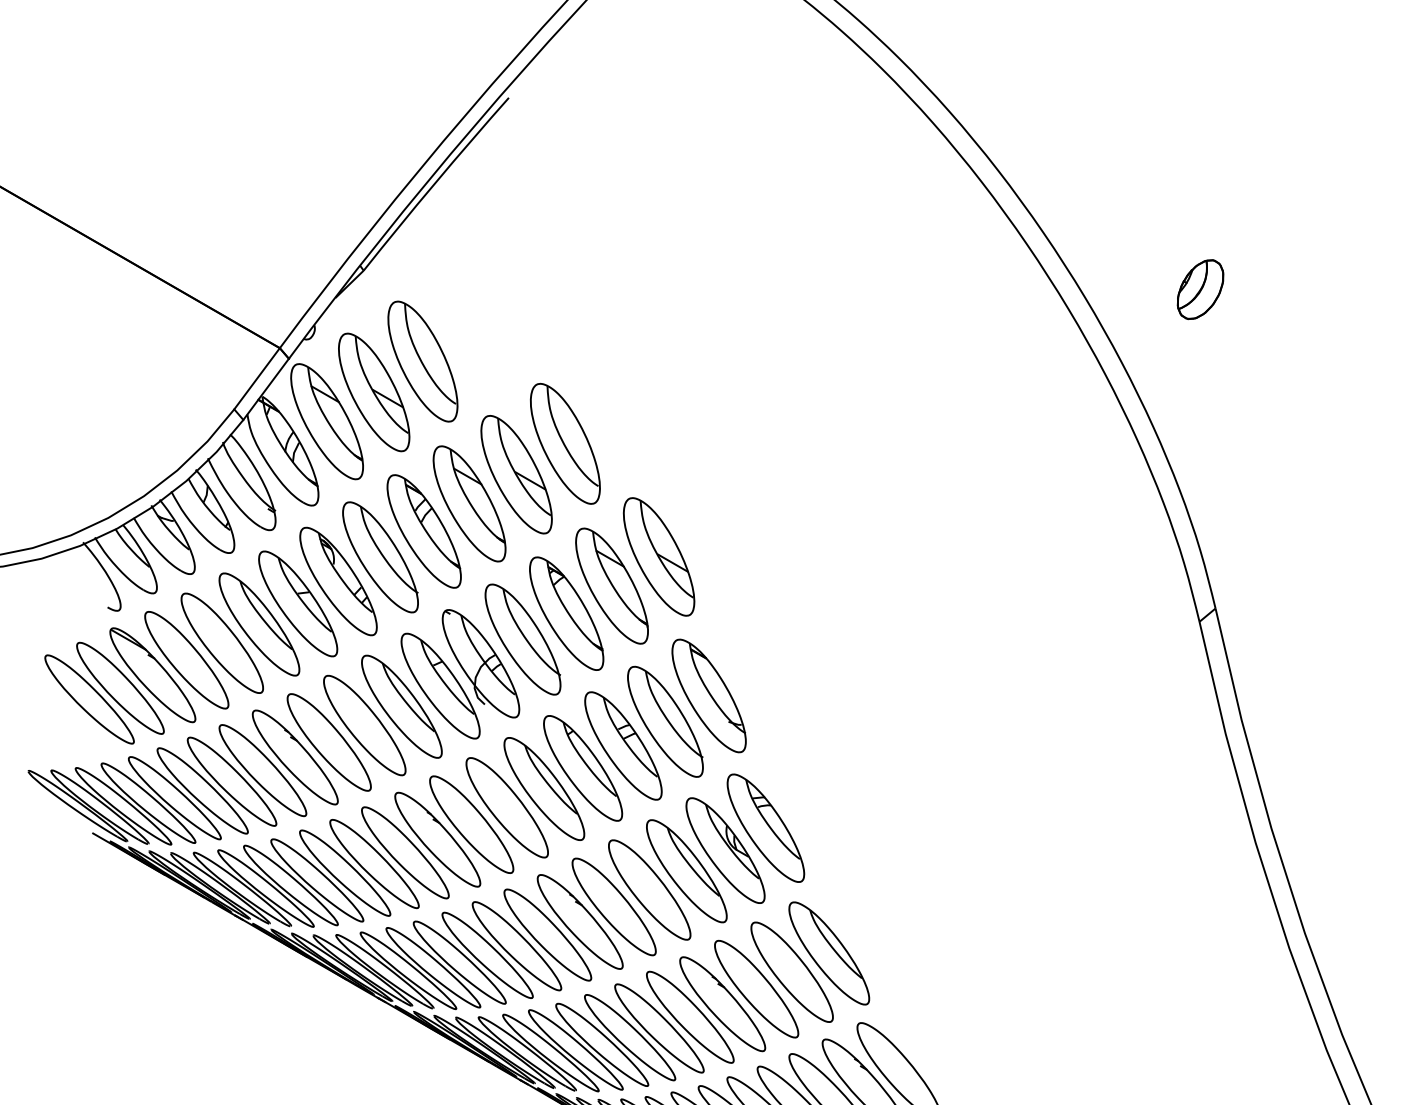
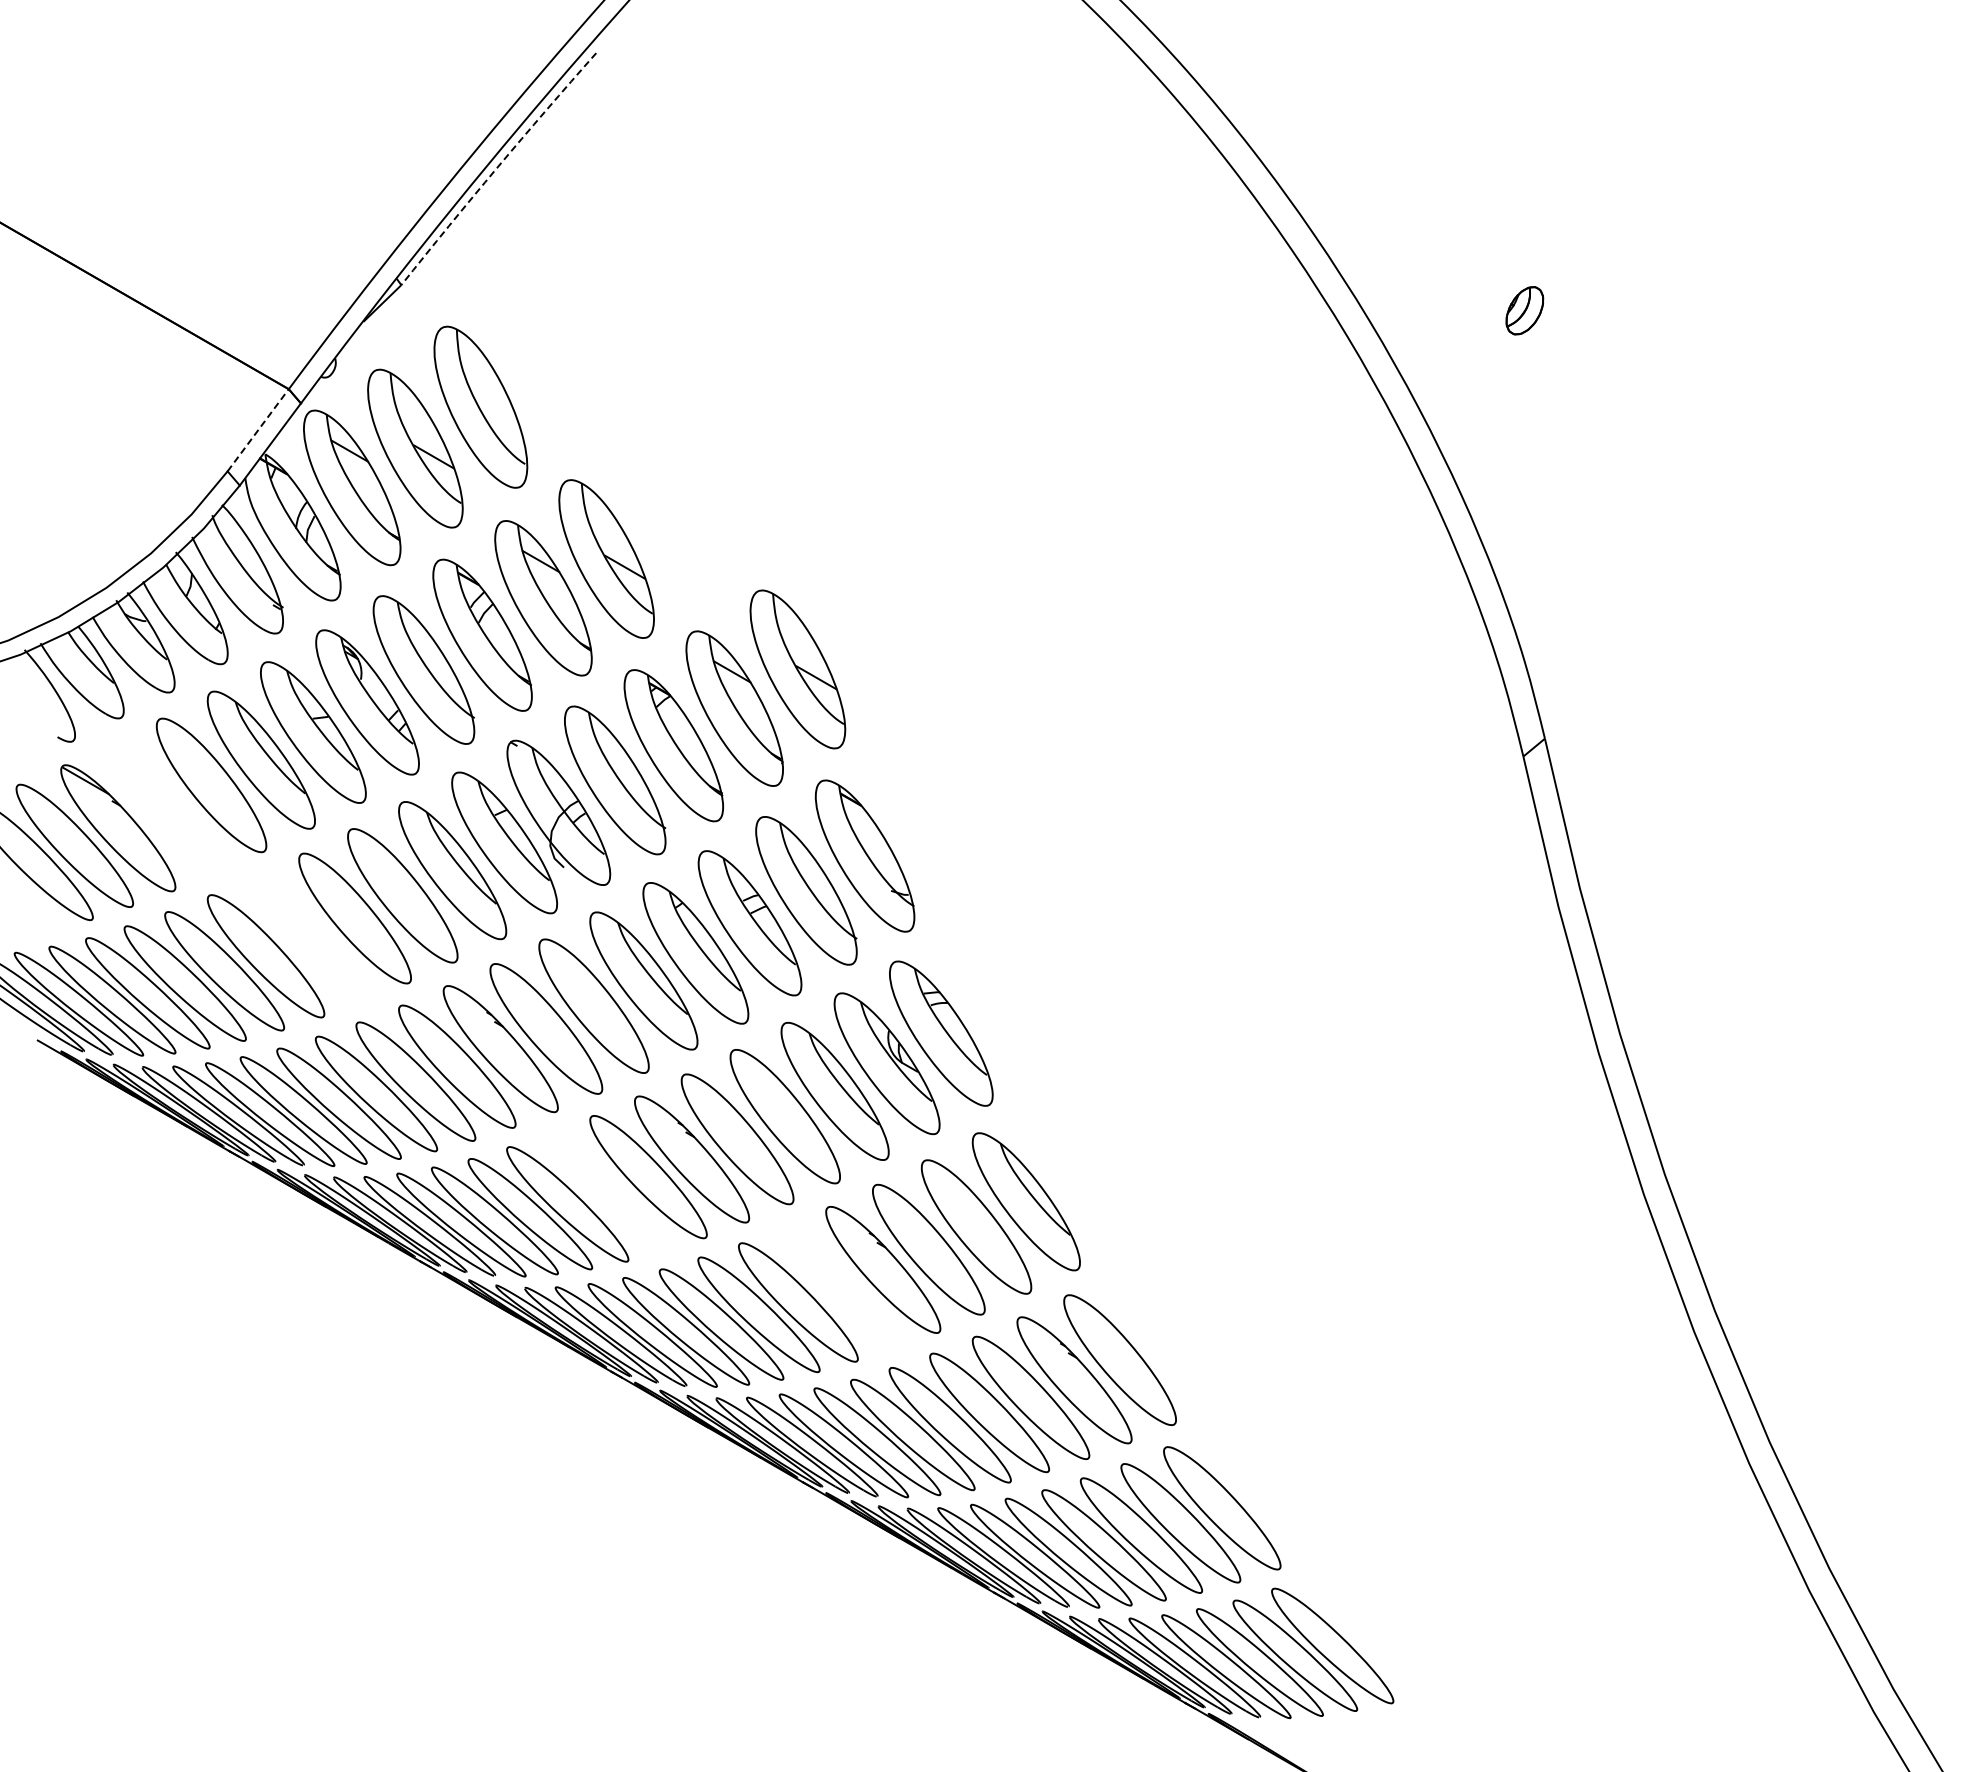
arc: (435, 183) -> (497, 167), solid -> dashed
part: (1200, 289) -> (1524, 310), size x0.6
line: (257, 378) -> (258, 429), solid -> dashed
part: (564, 443) -> (671, 517), removed
part: (186, 659) -> (163, 807), removed
part: (295, 757) -> (309, 938), removed
part: (516, 945) -> (606, 1191), removed
part: (690, 1017) -> (839, 1287), removed

